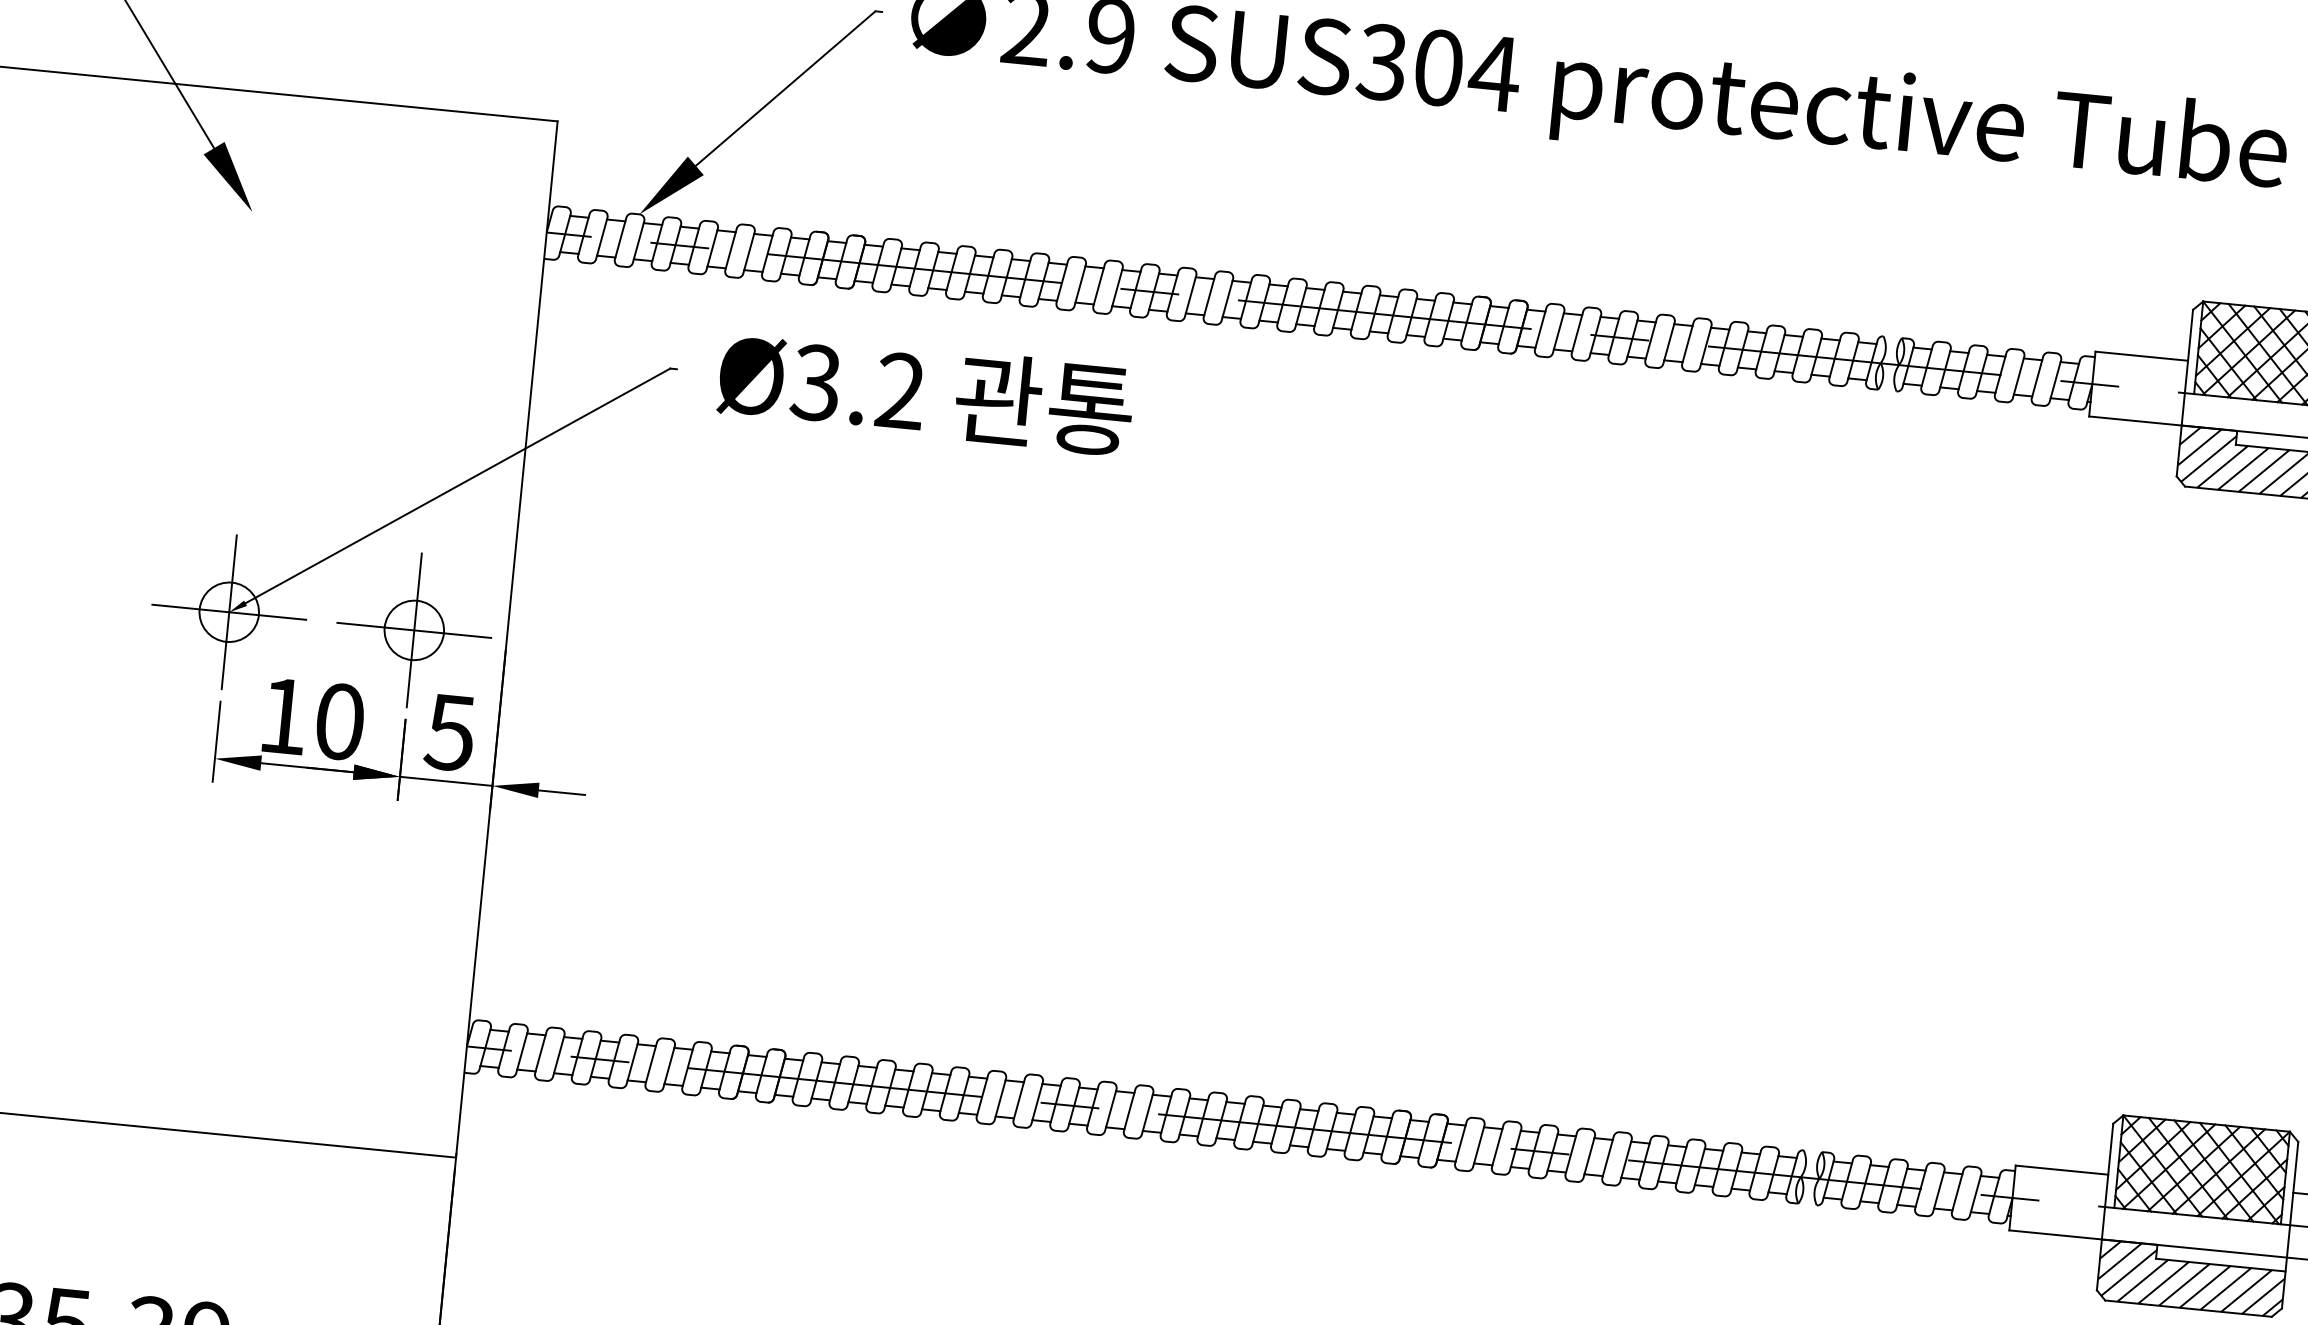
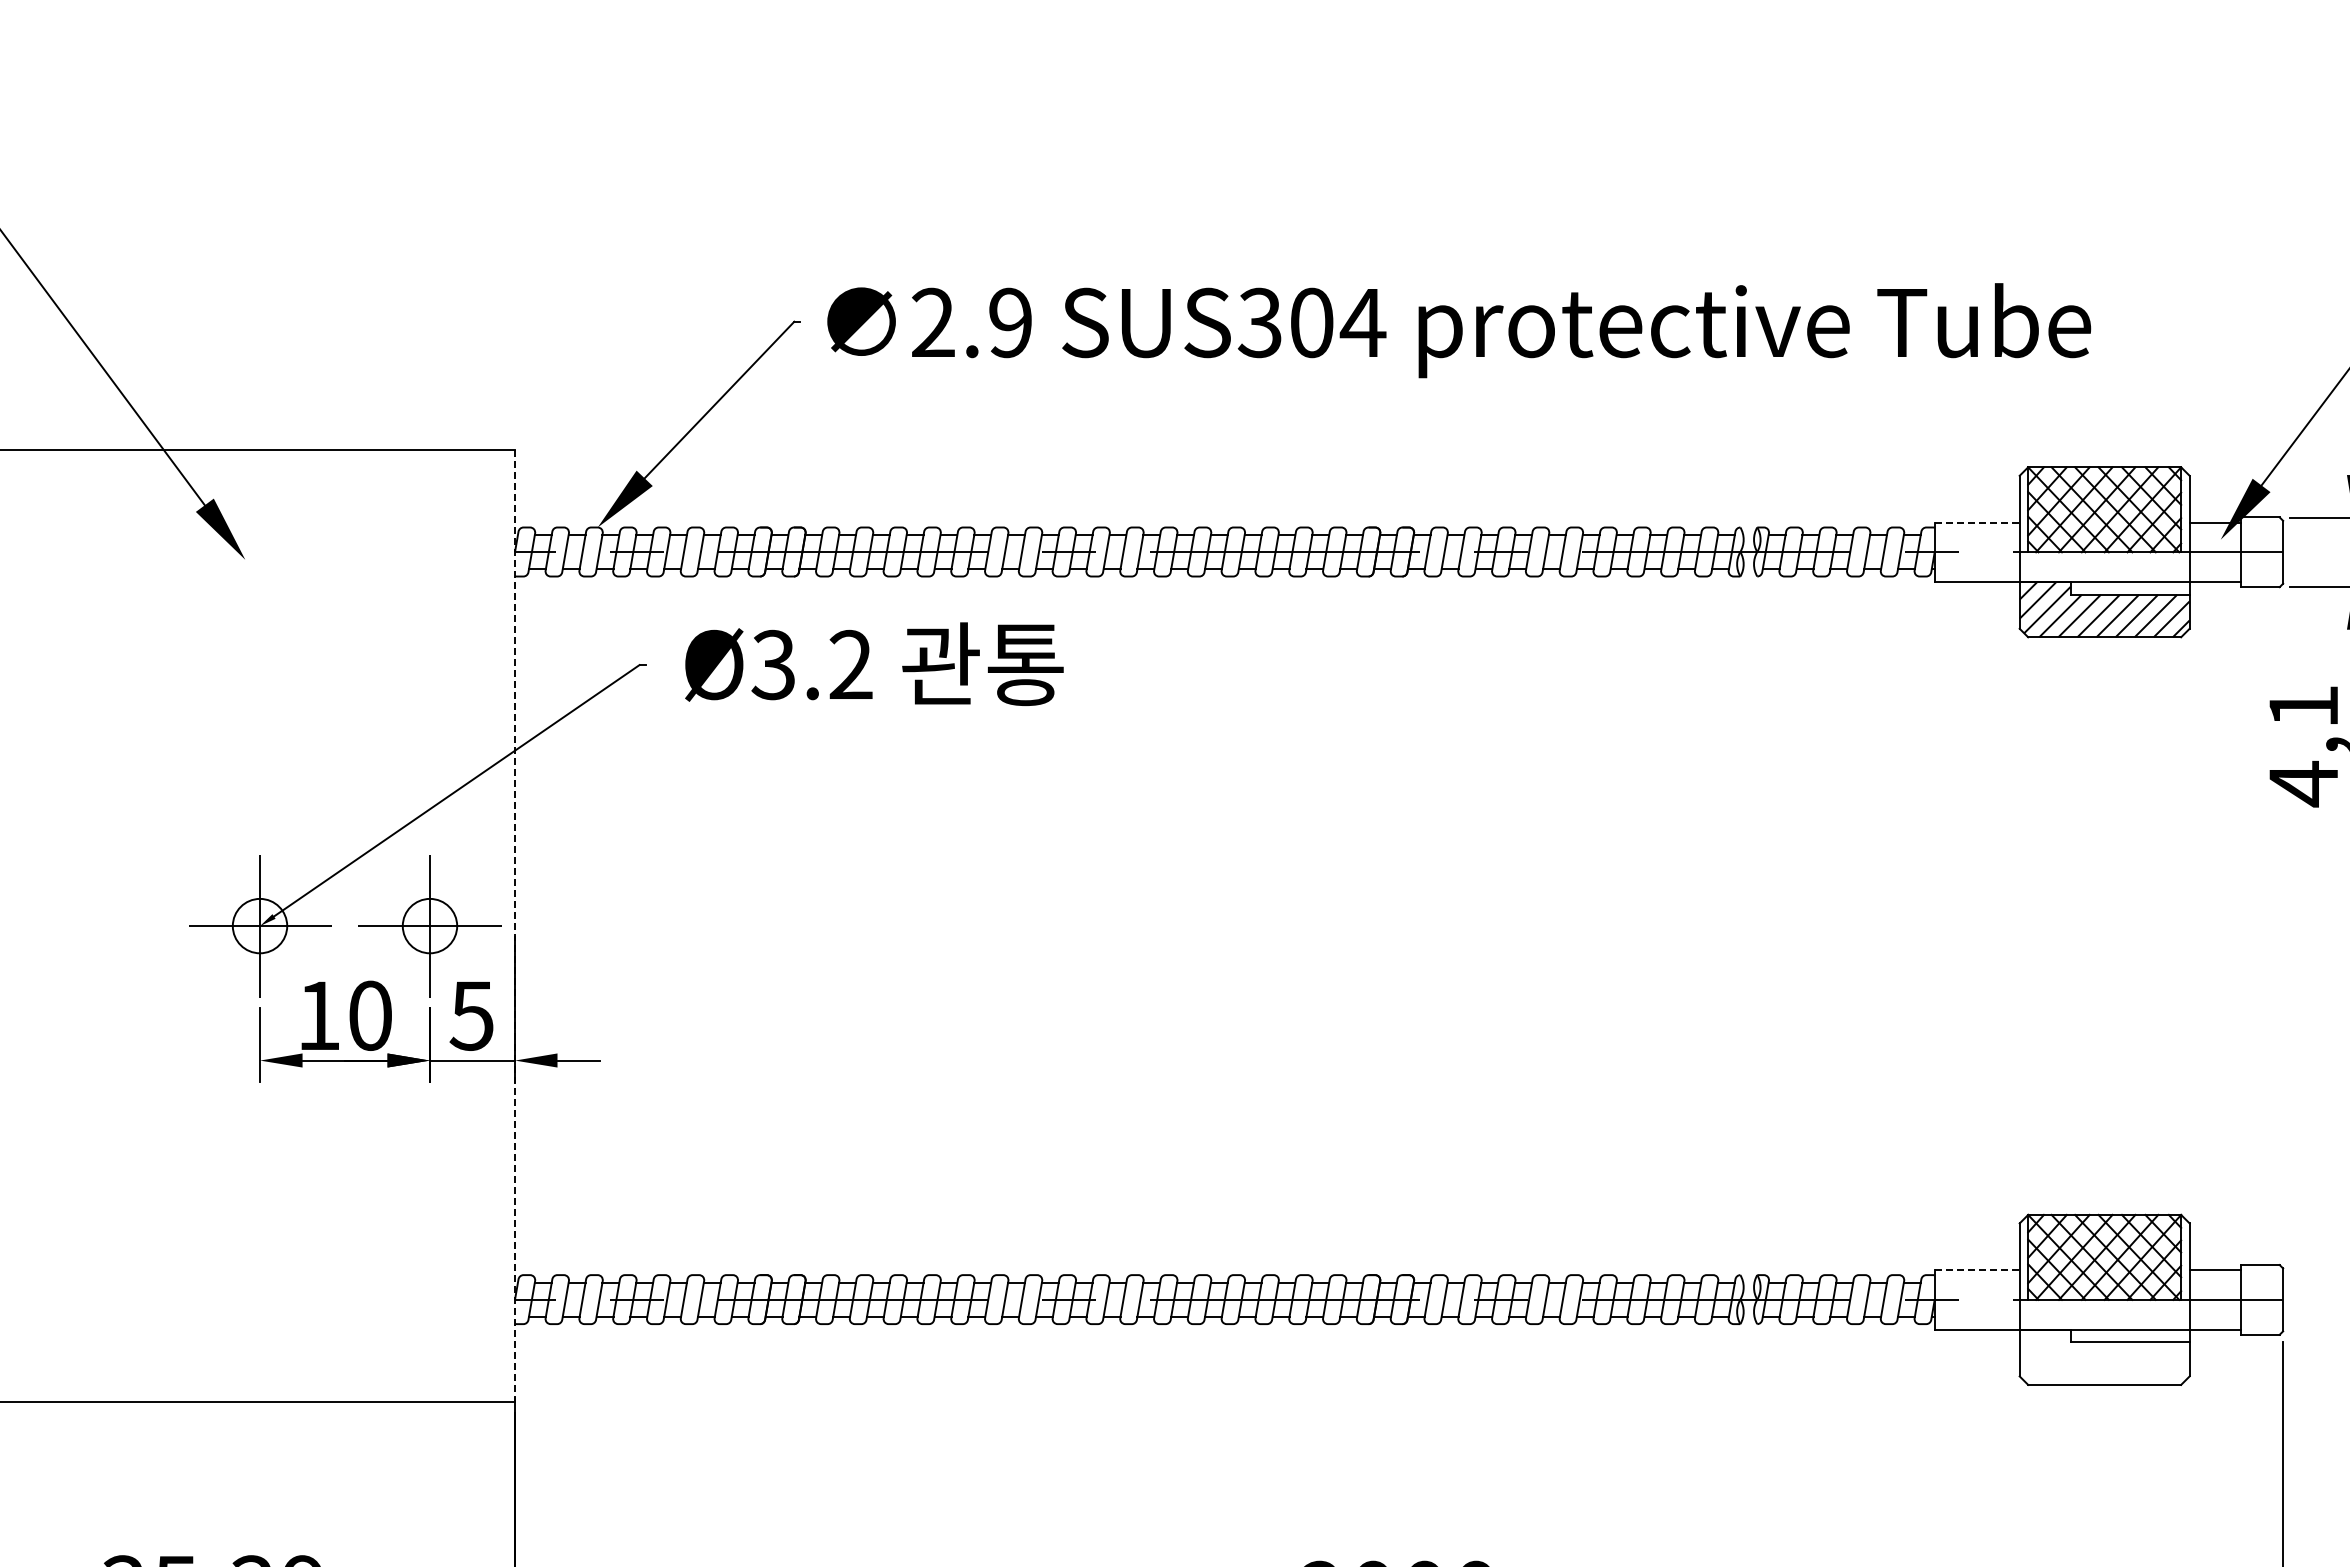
line: (2142, 356) -> (1977, 522), solid -> dashed
line: (506, 639) -> (514, 926), solid -> dashed
line: (2062, 1170) -> (1977, 1270), solid -> dashed
hatch: (2191, 1277) -> (2104, 1356), removed

